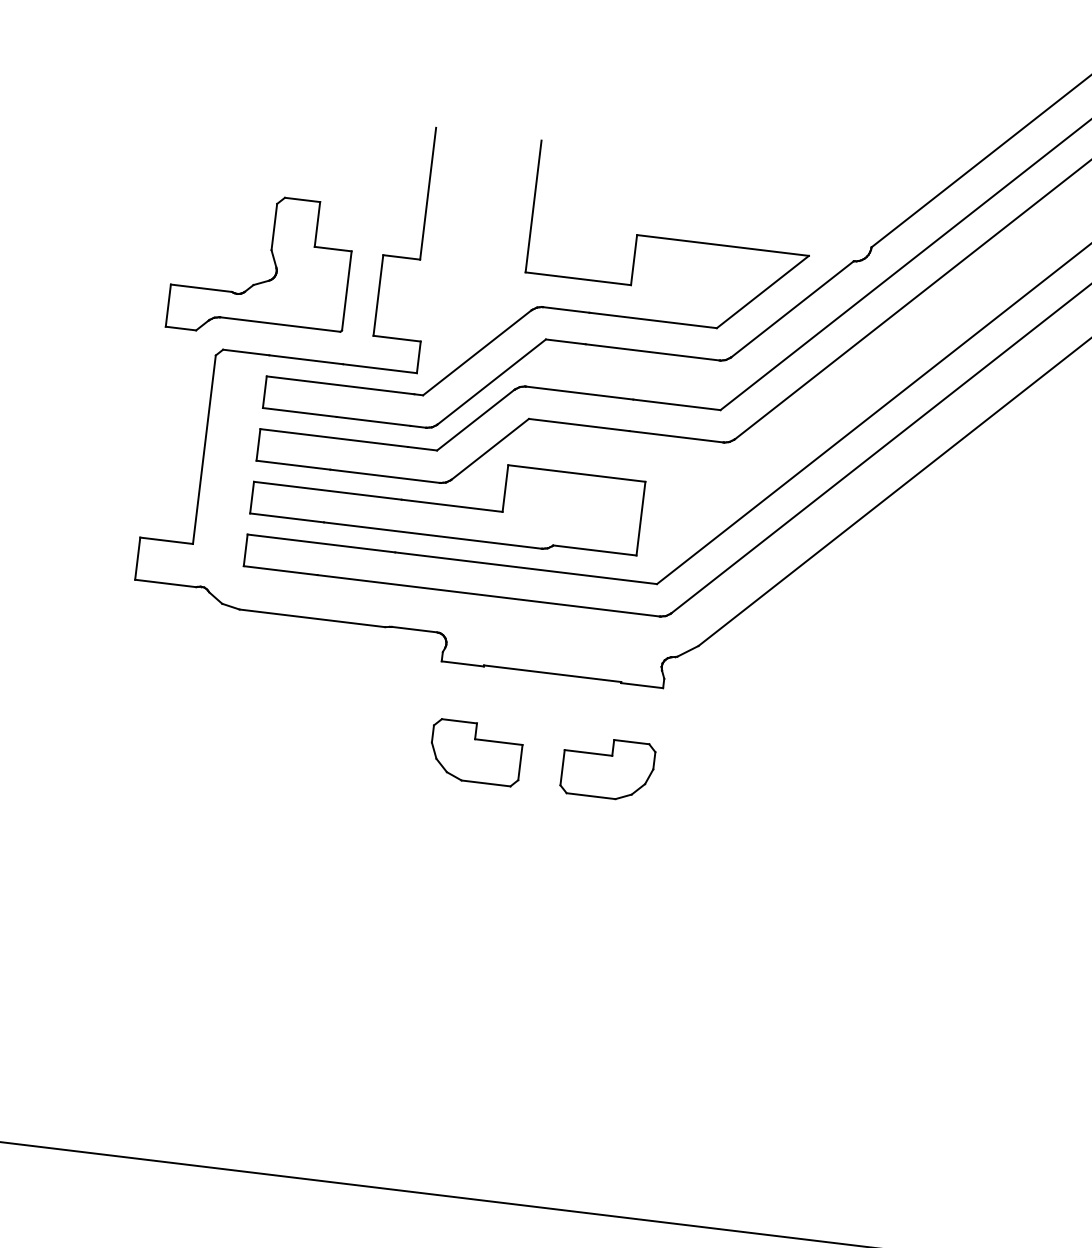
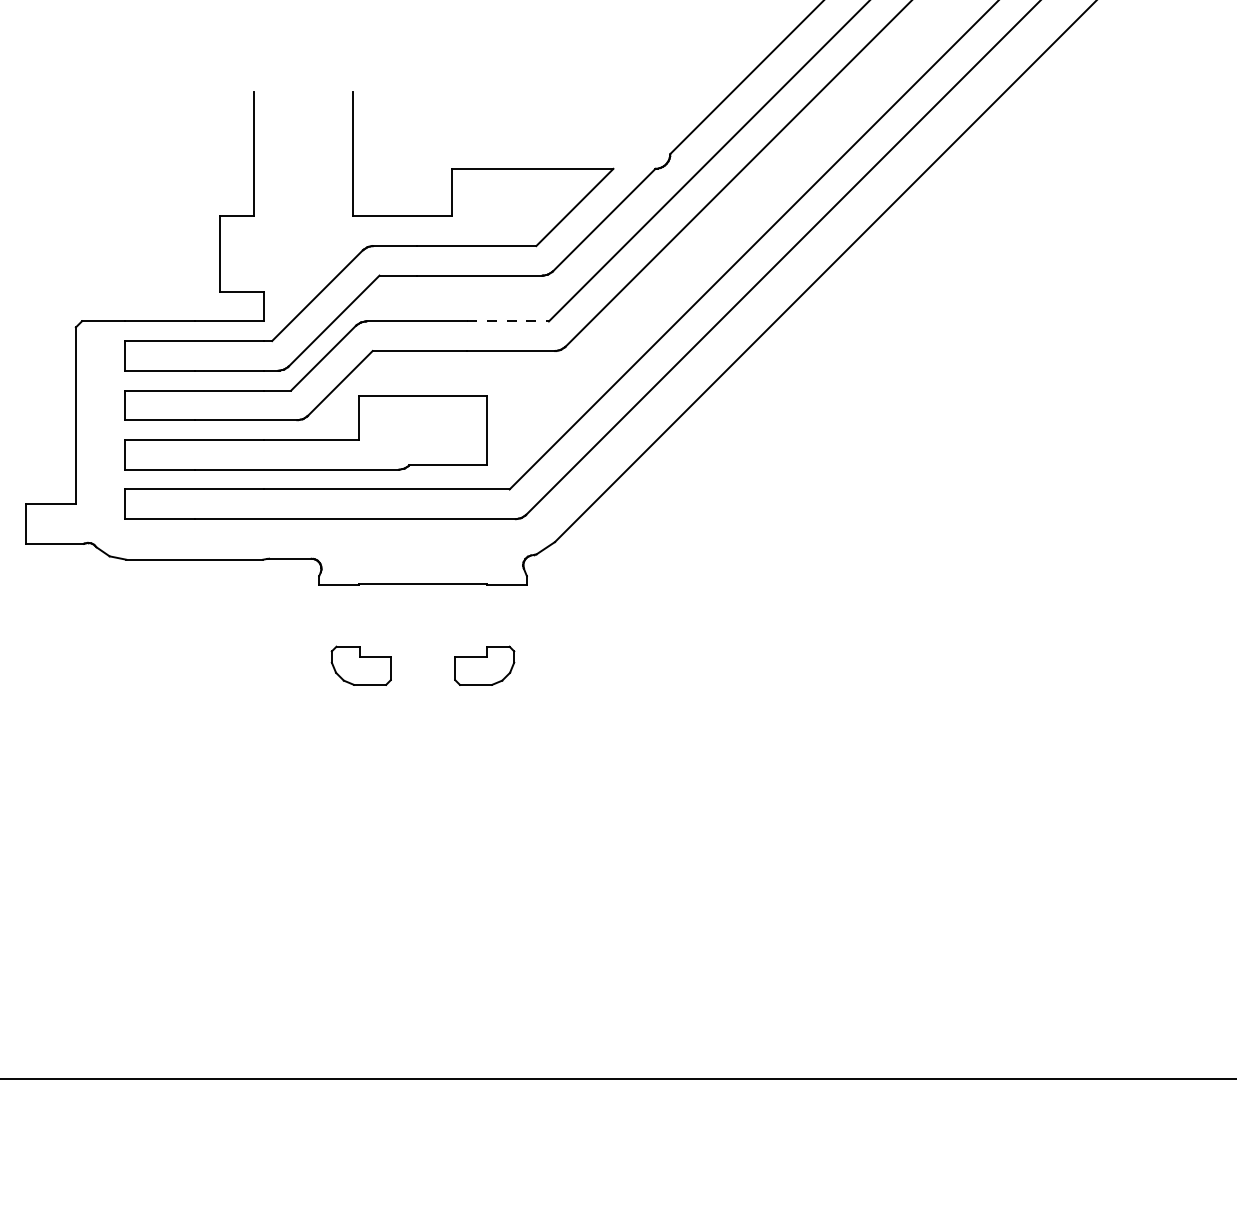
part: (273, 260) -> (118, 233), removed
line: (677, 404) -> (508, 321), solid -> dashed
part: (476, 752) -> (361, 665), size x0.7
part: (607, 768) -> (484, 665), size x0.7

